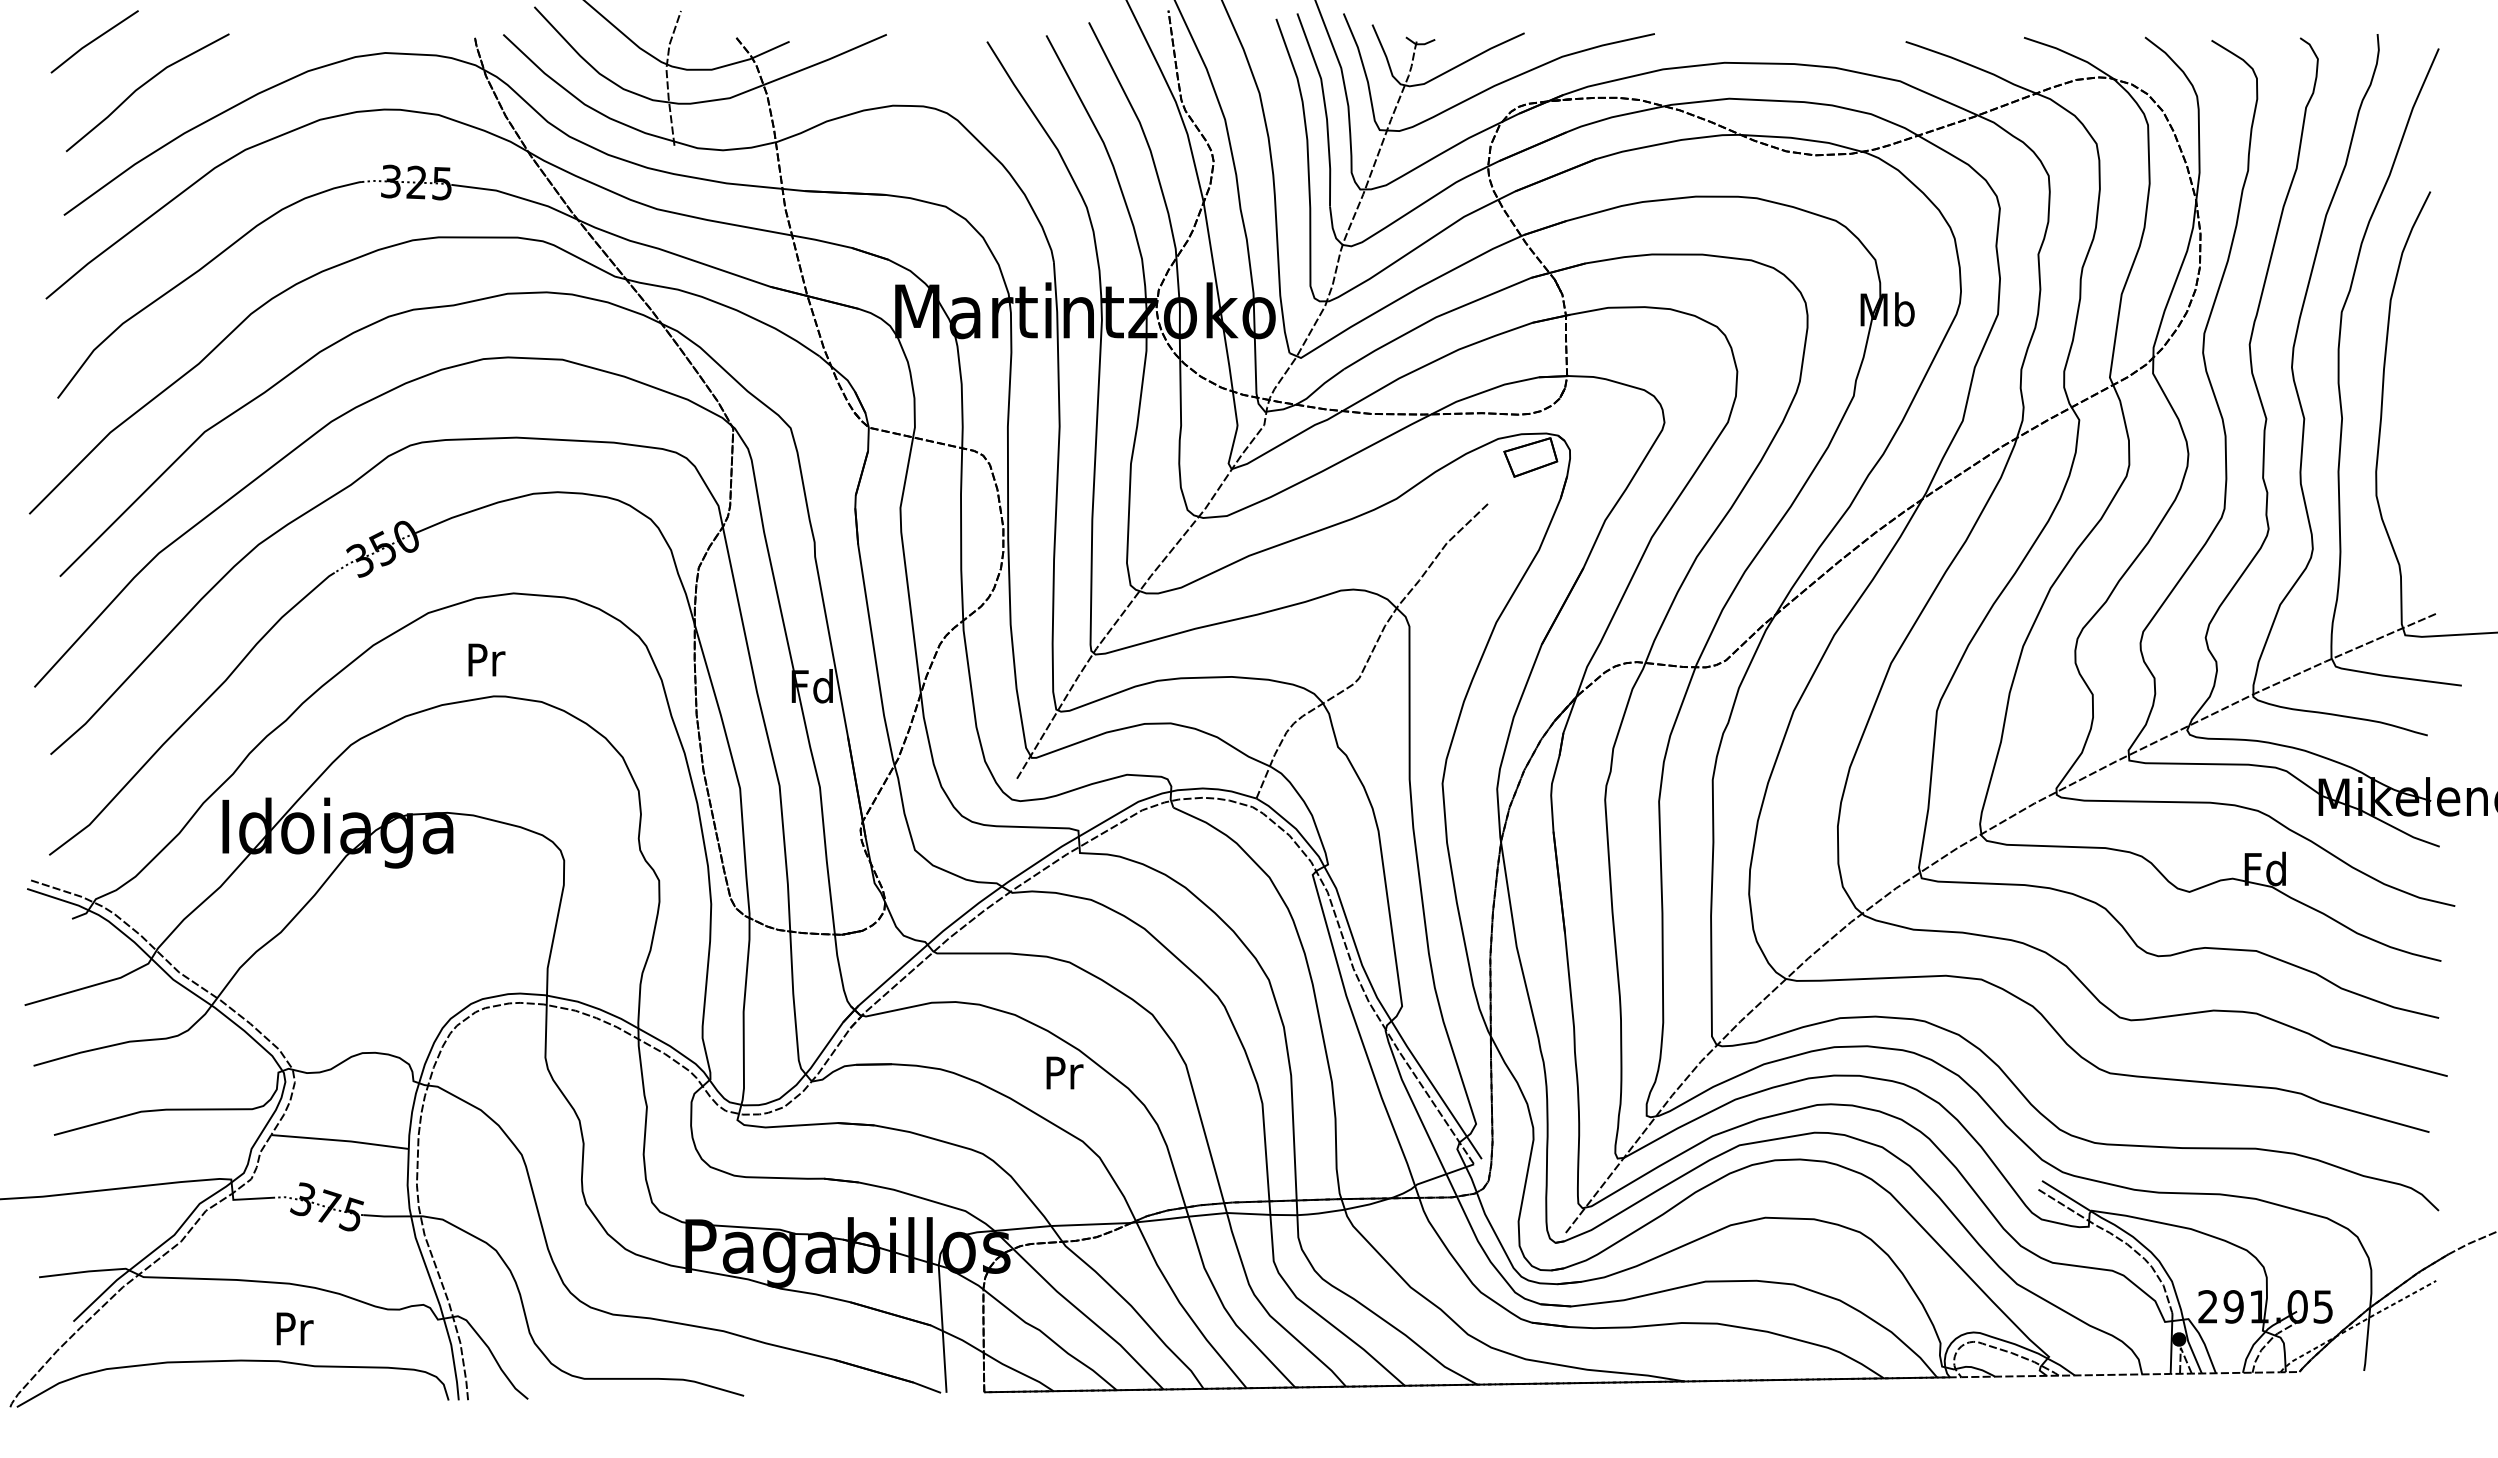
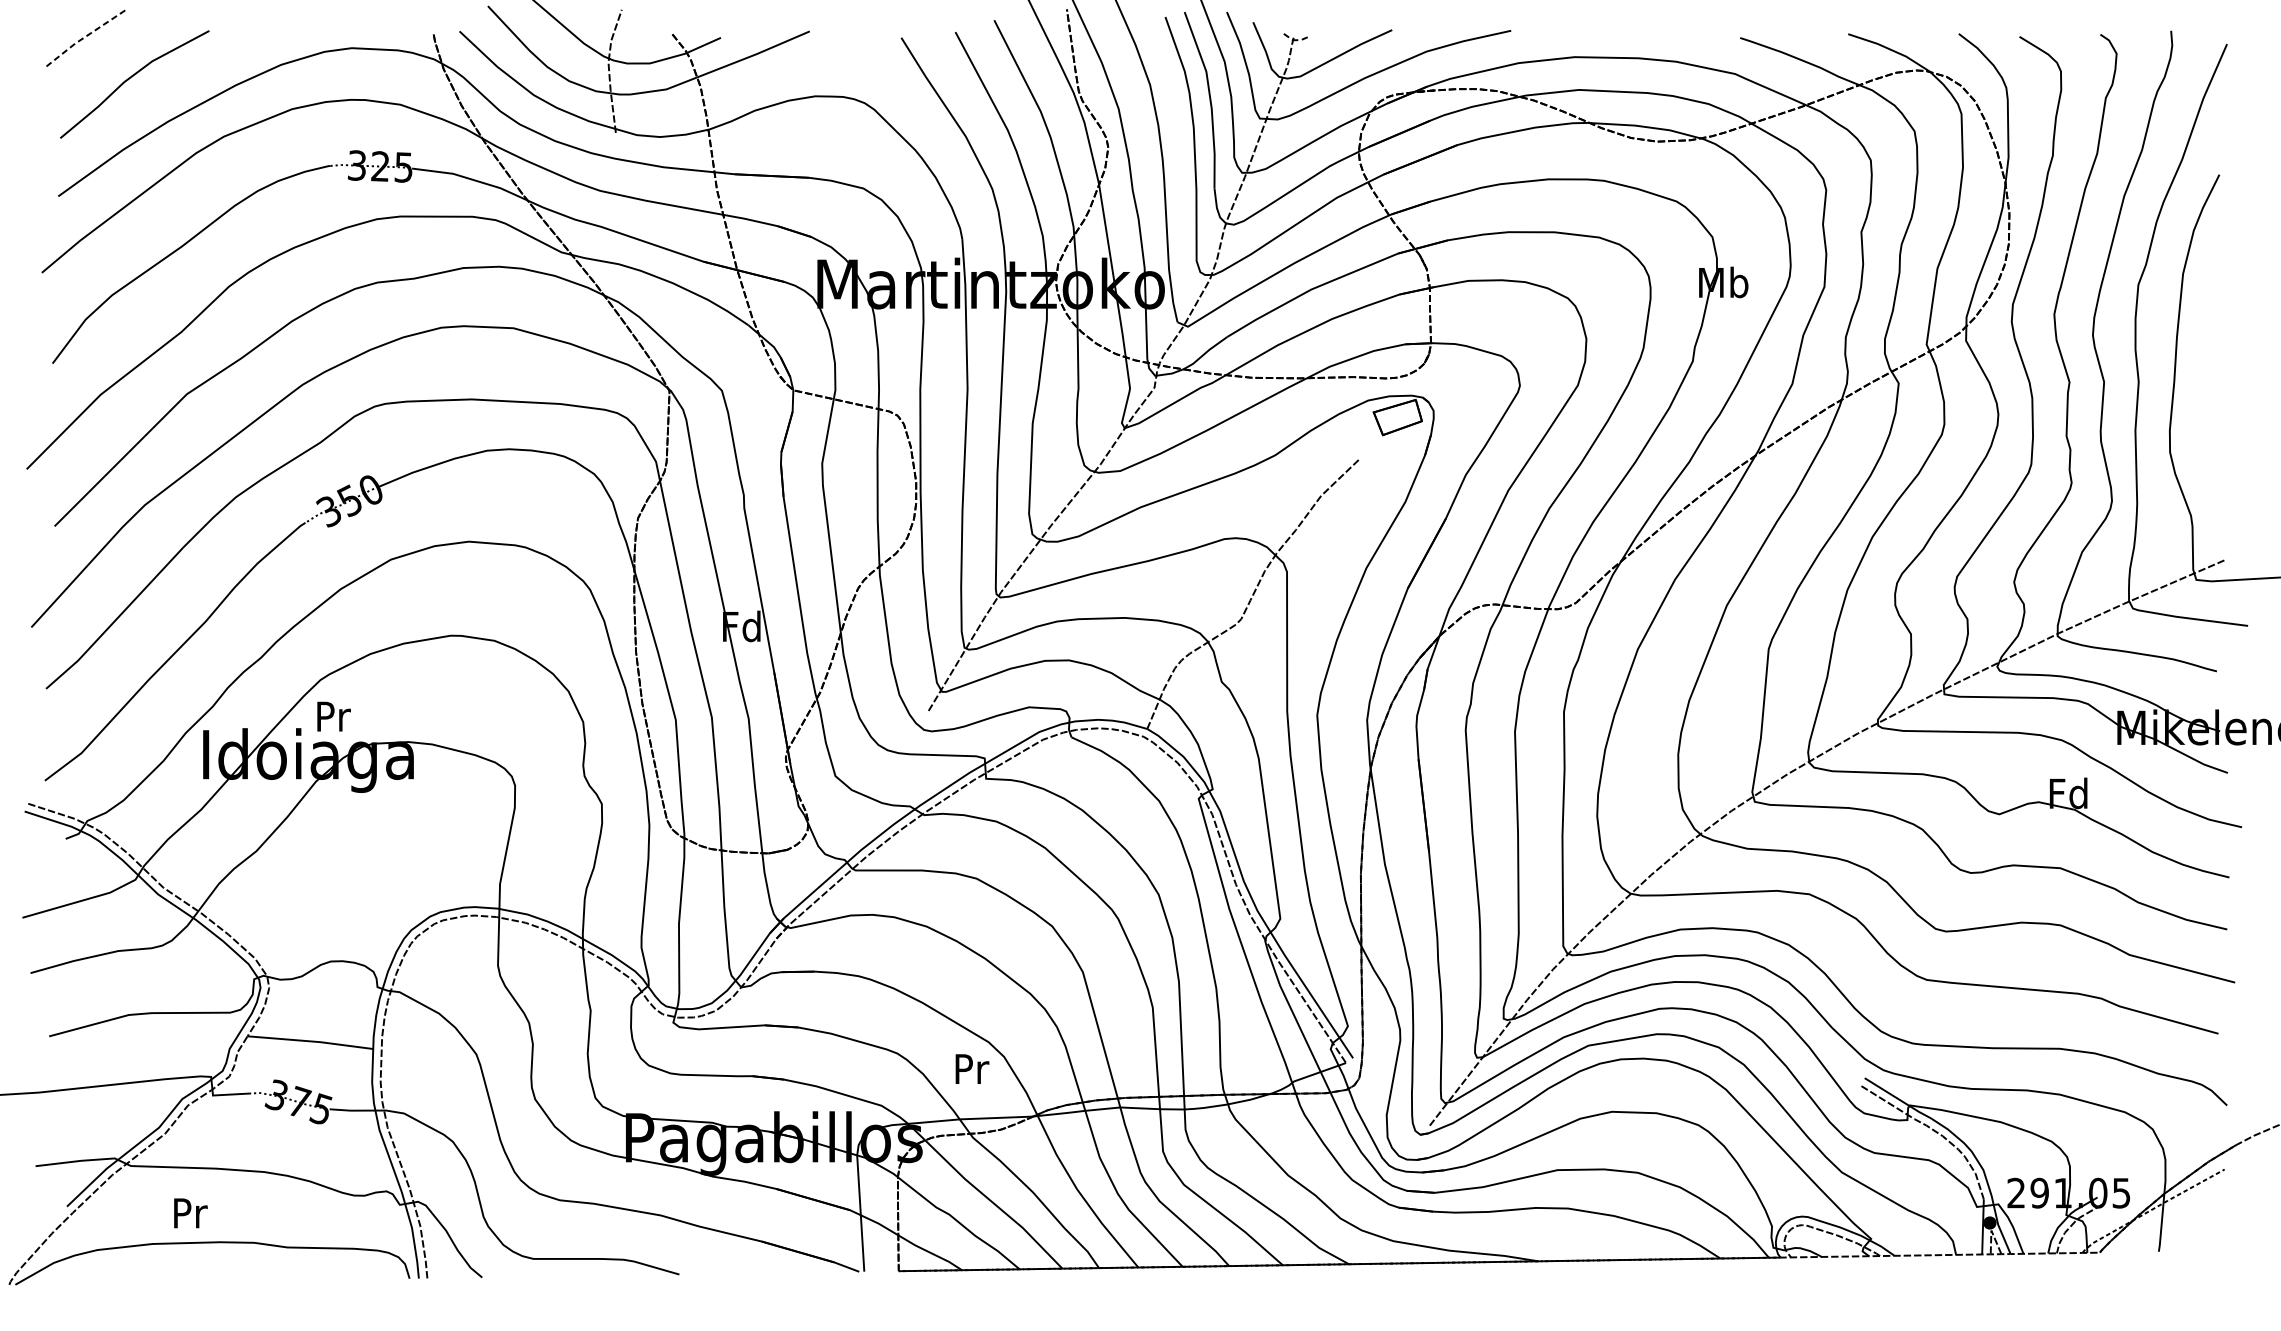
line: (93, 40) -> (85, 36), solid -> dashed
line: (1419, 44) -> (1296, 40), solid -> dashed
text: (486, 659) -> (333, 716), moved
text: (1064, 1072) -> (972, 1068), moved
text: (294, 1328) -> (190, 1212), moved

